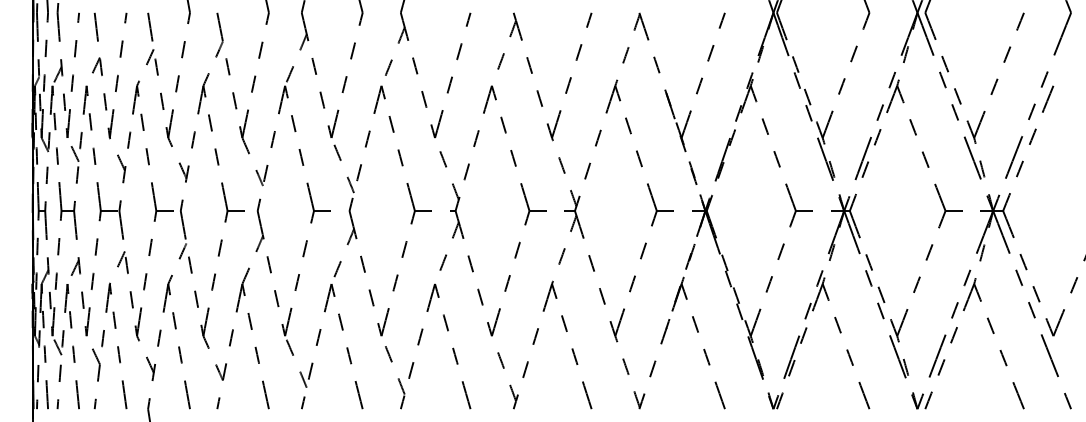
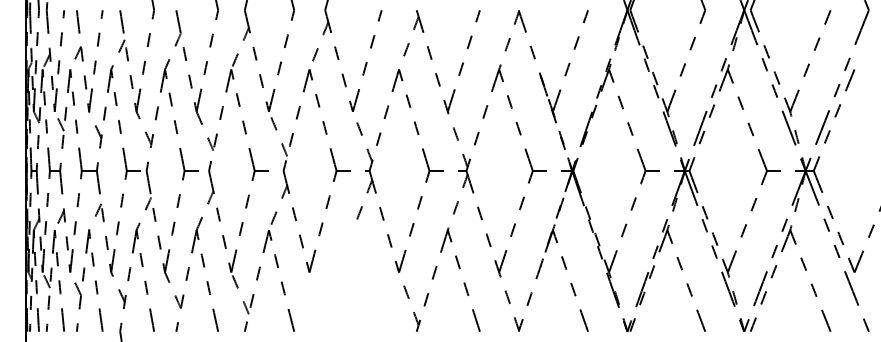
part: (419, 344) -> (340, 279), removed

